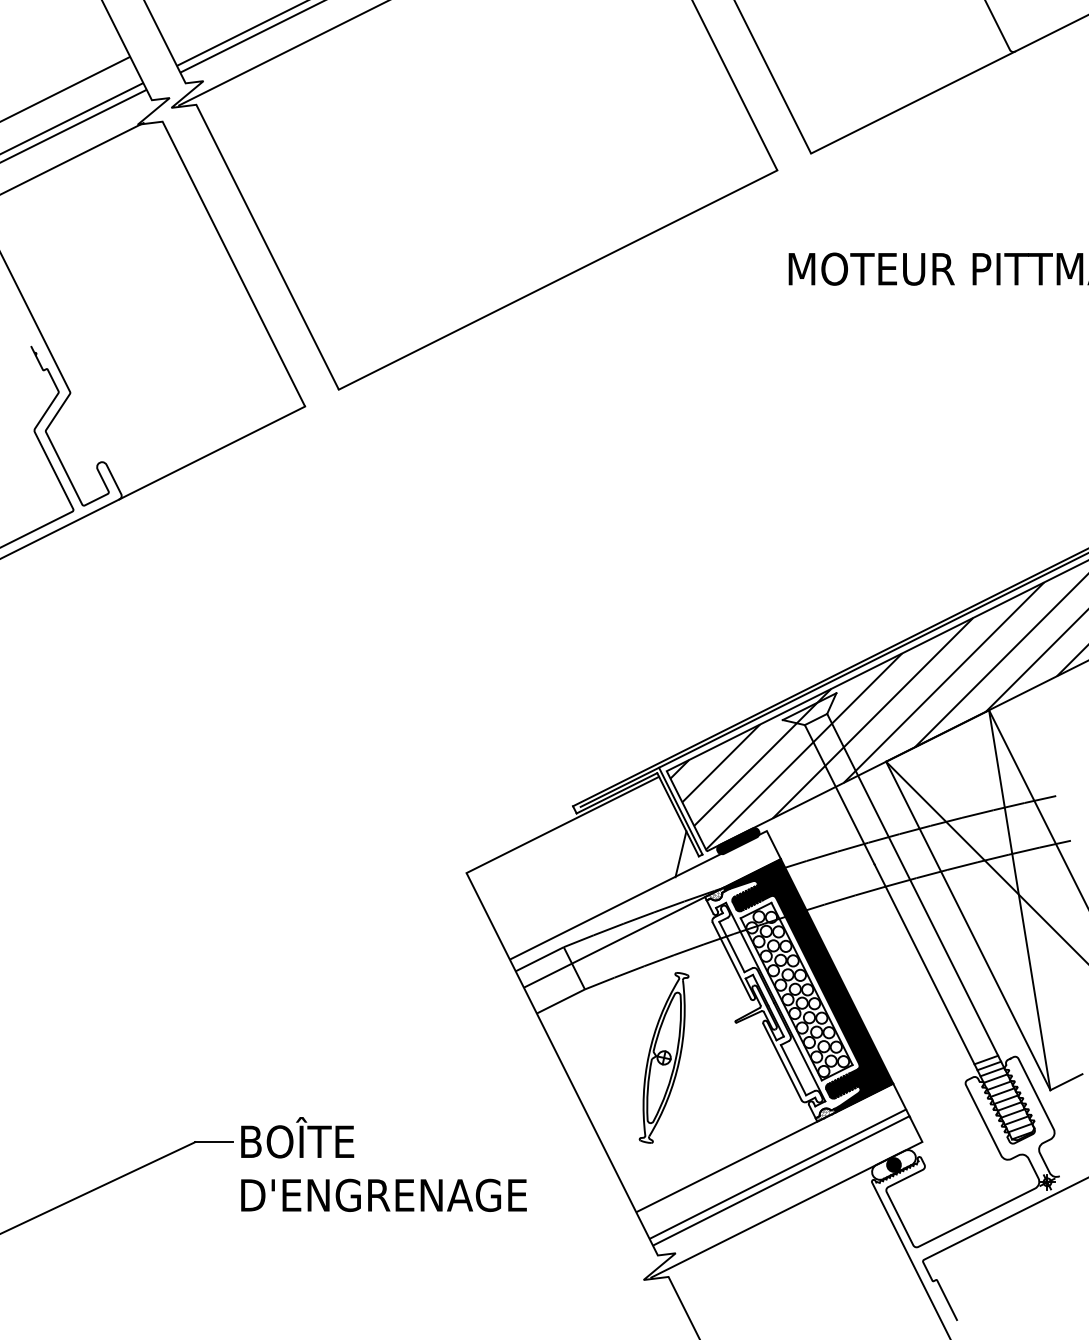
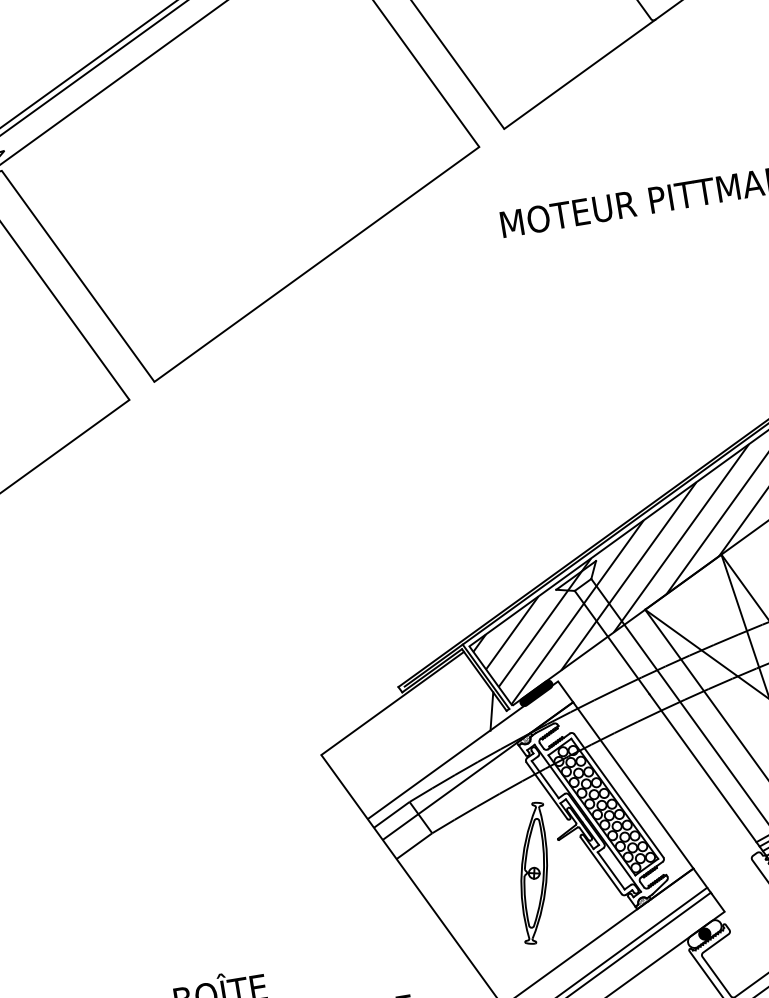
fill: (808, 985) -> (612, 800), removed
part: (663, 1057) -> (533, 873), moved

